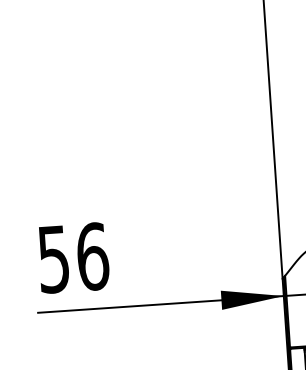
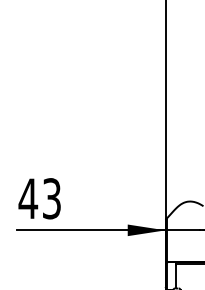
text: (72, 257) -> (39, 198), 56 -> 43

